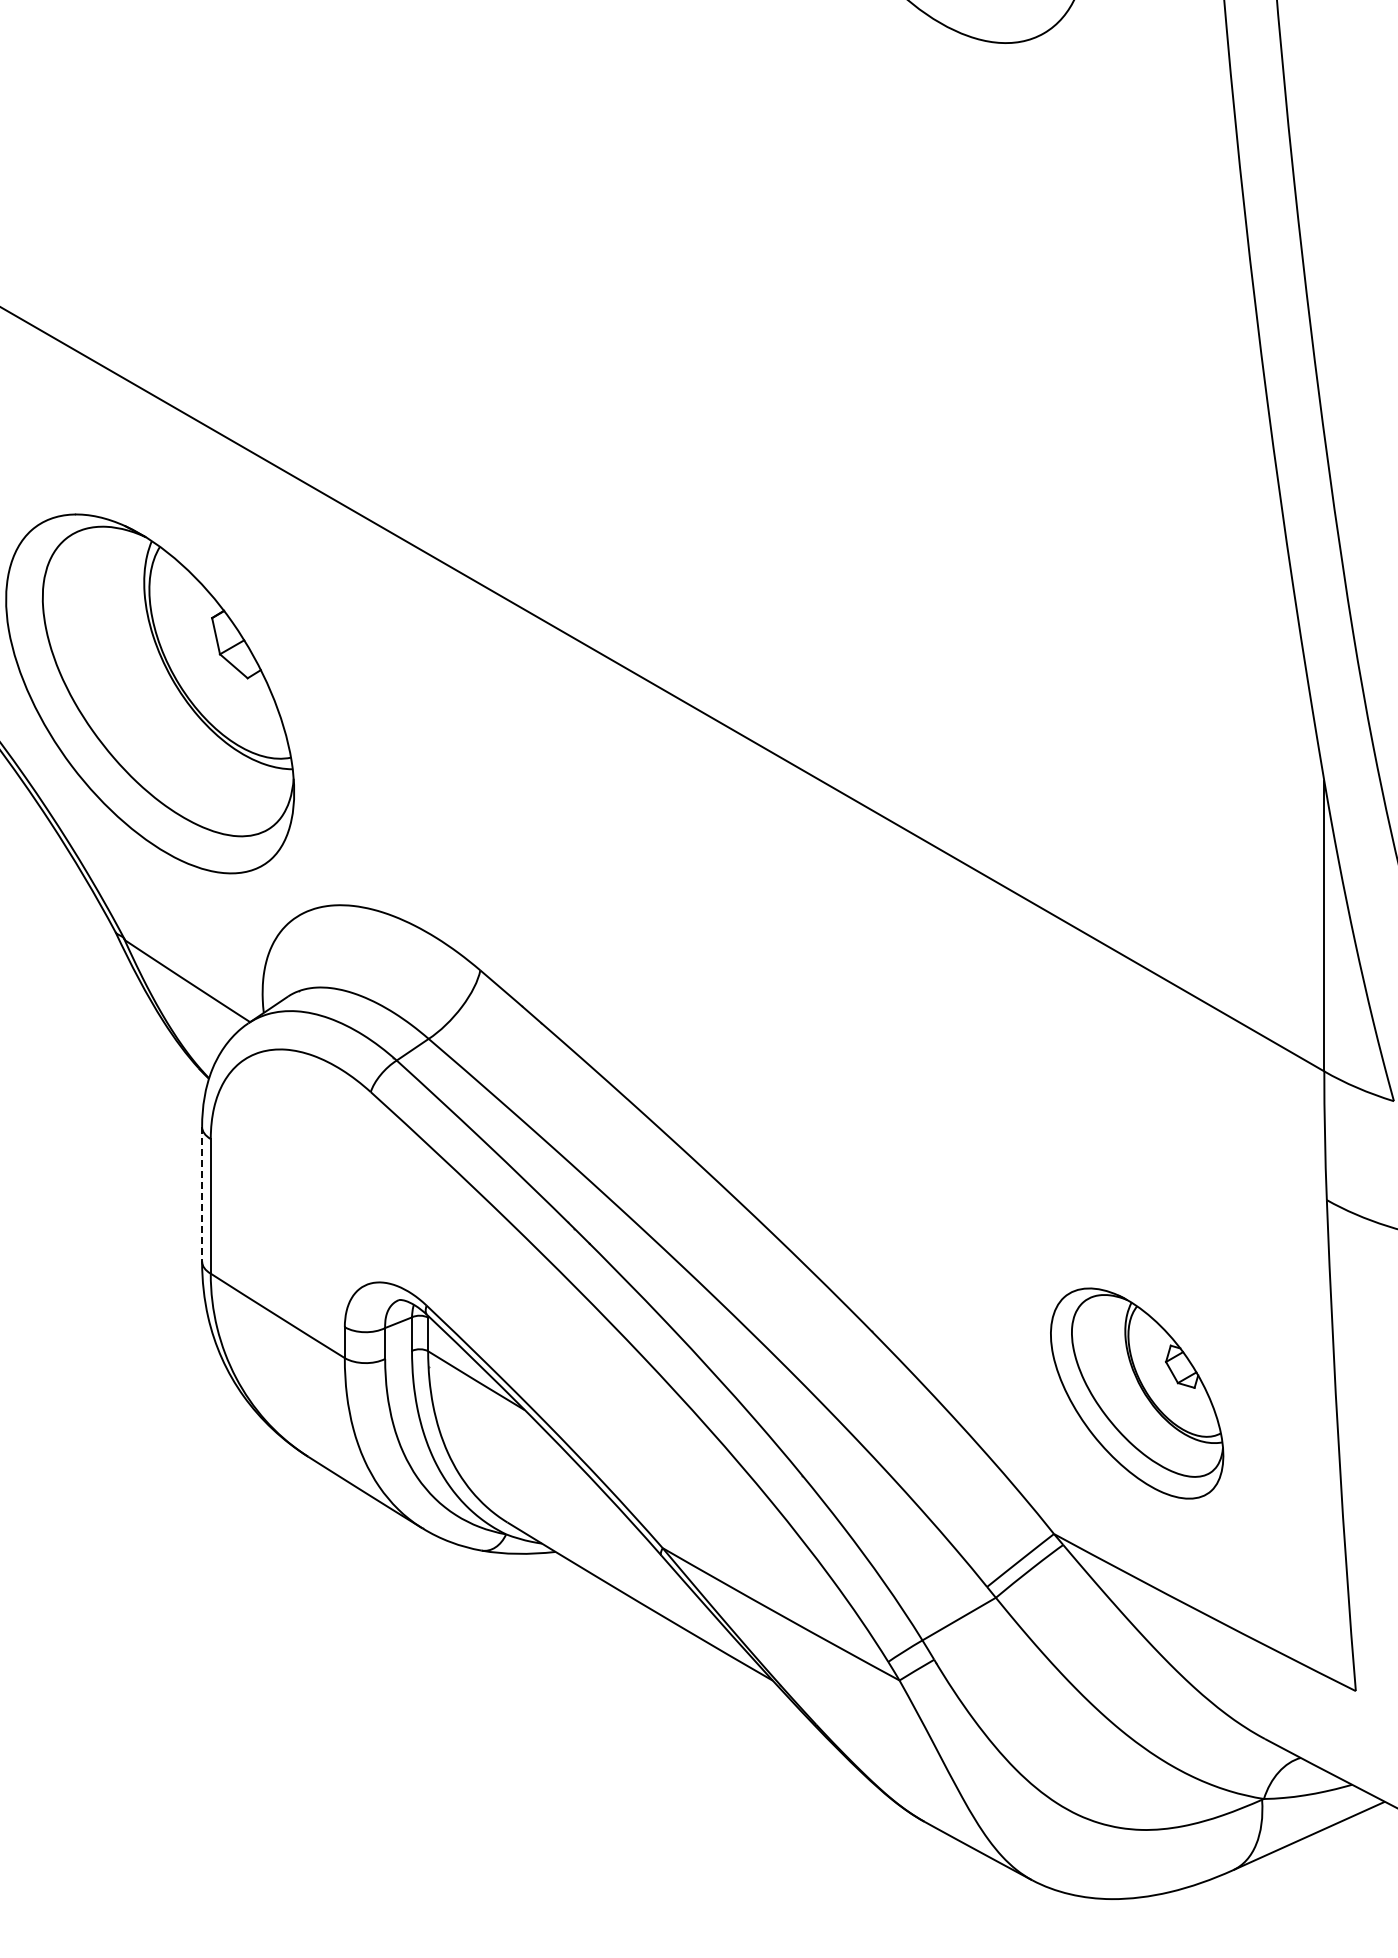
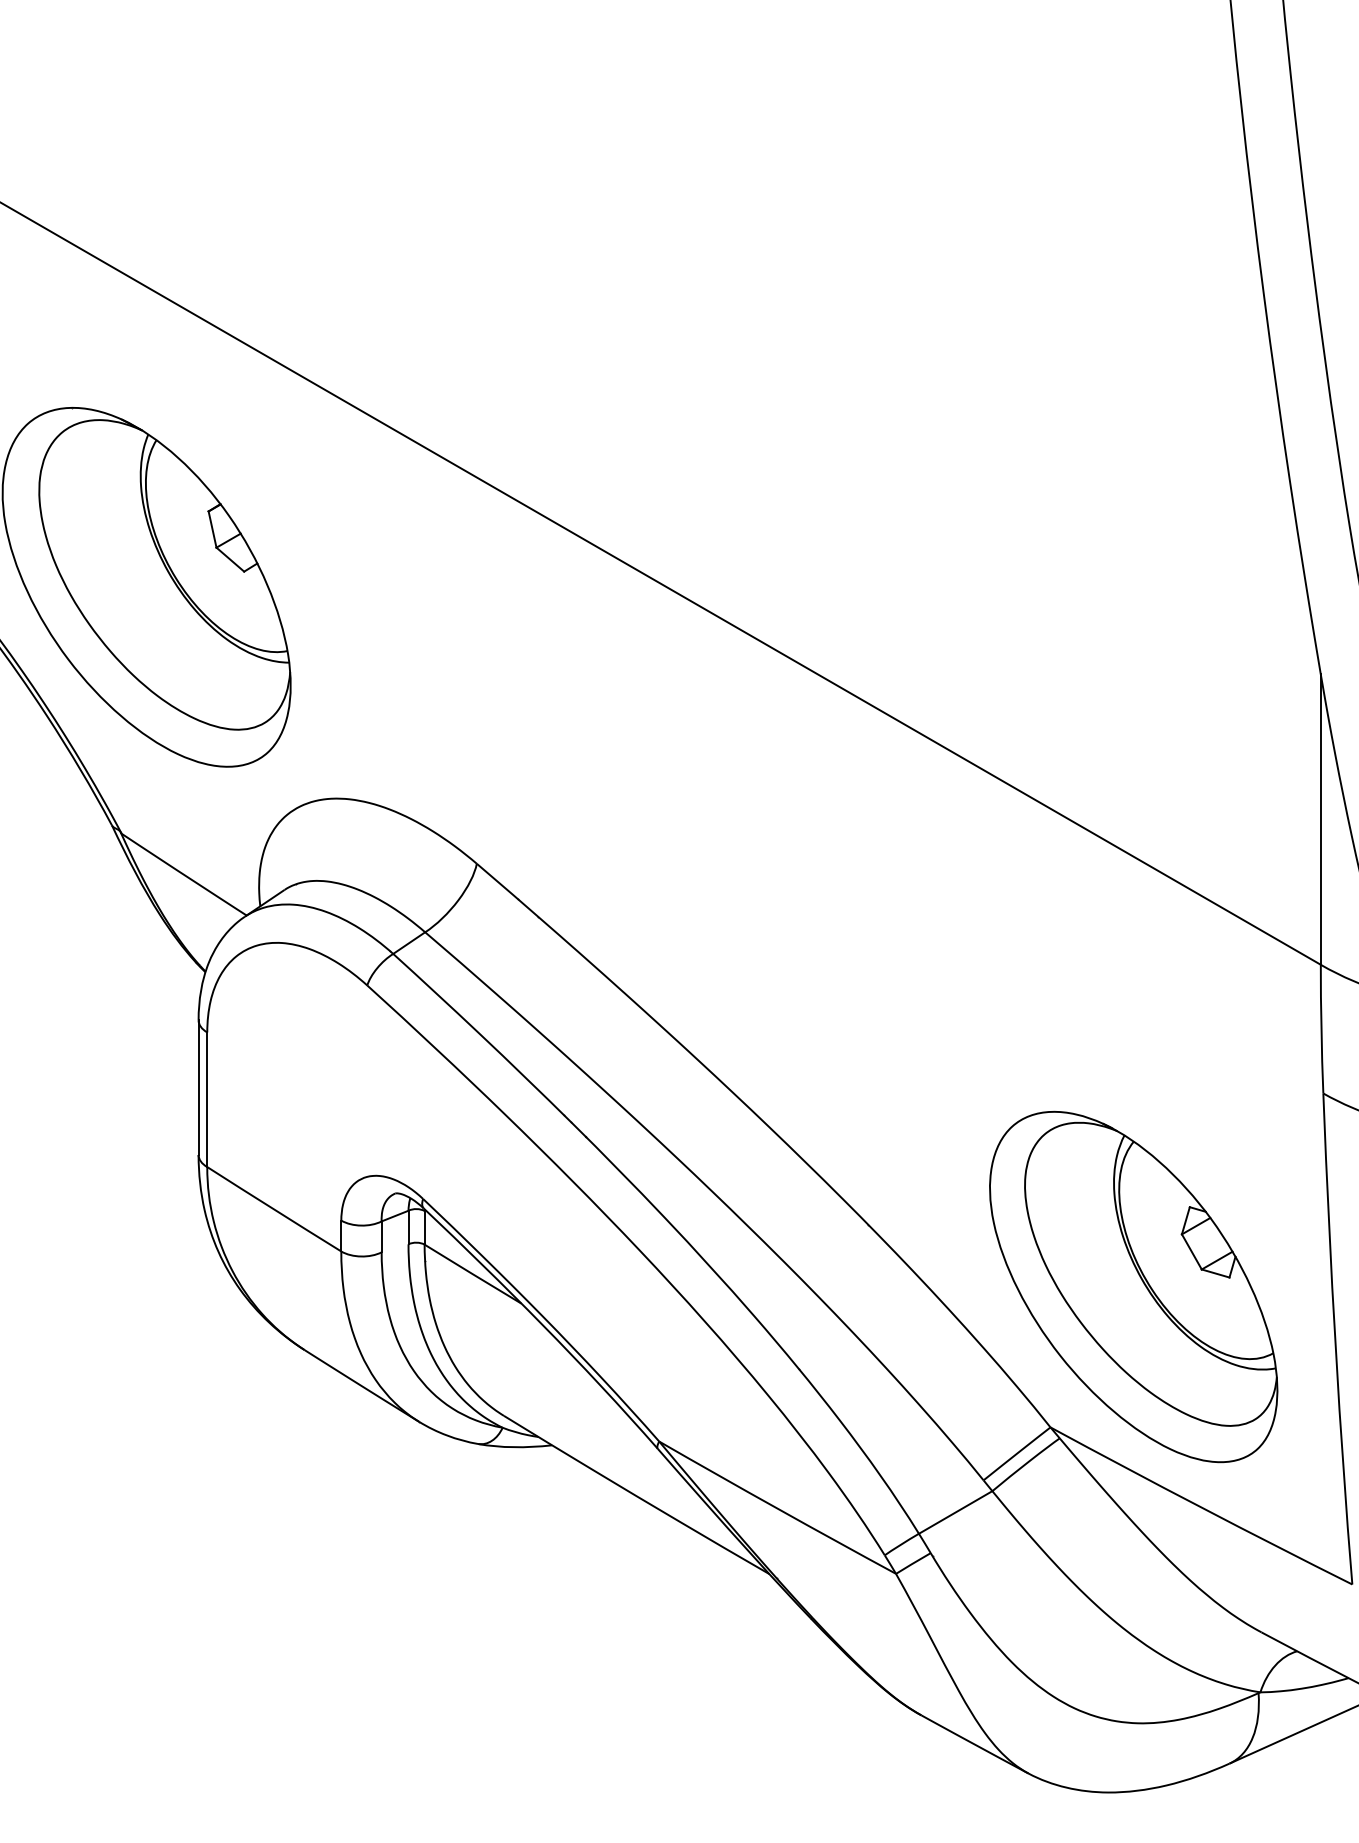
line: (202, 1194) -> (198, 1087), dashed -> solid
part: (1136, 1393) -> (1132, 1286), size x1.67

